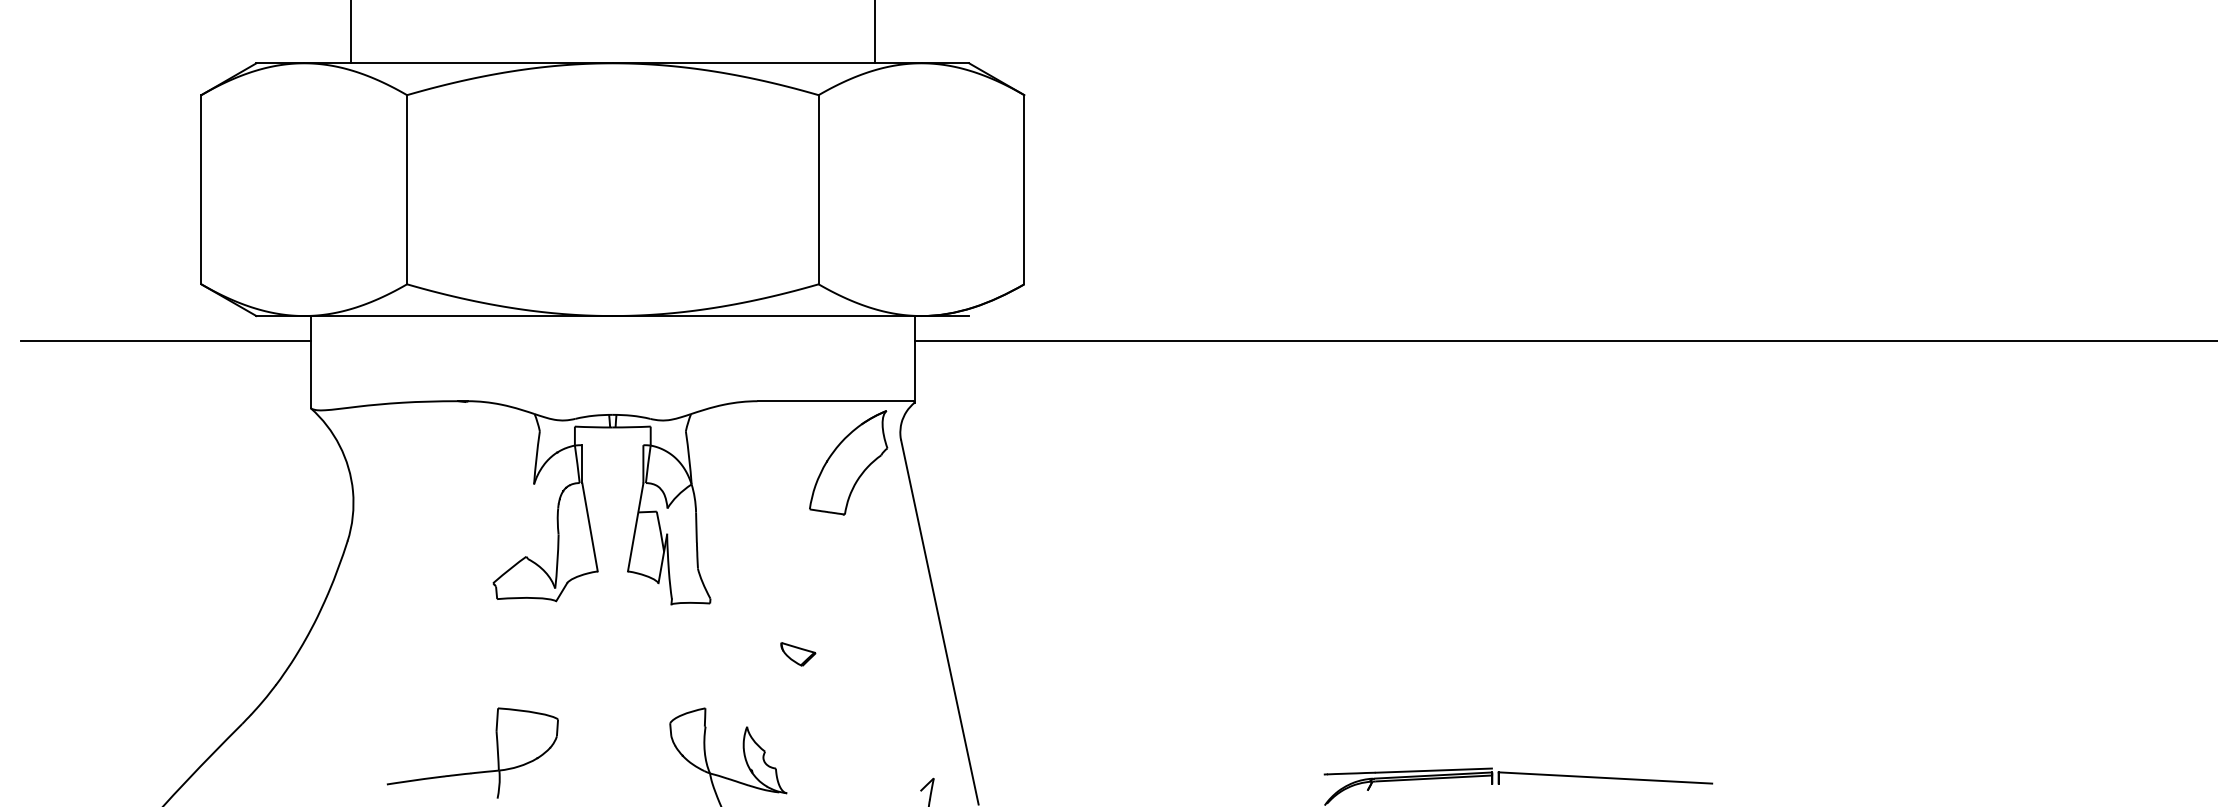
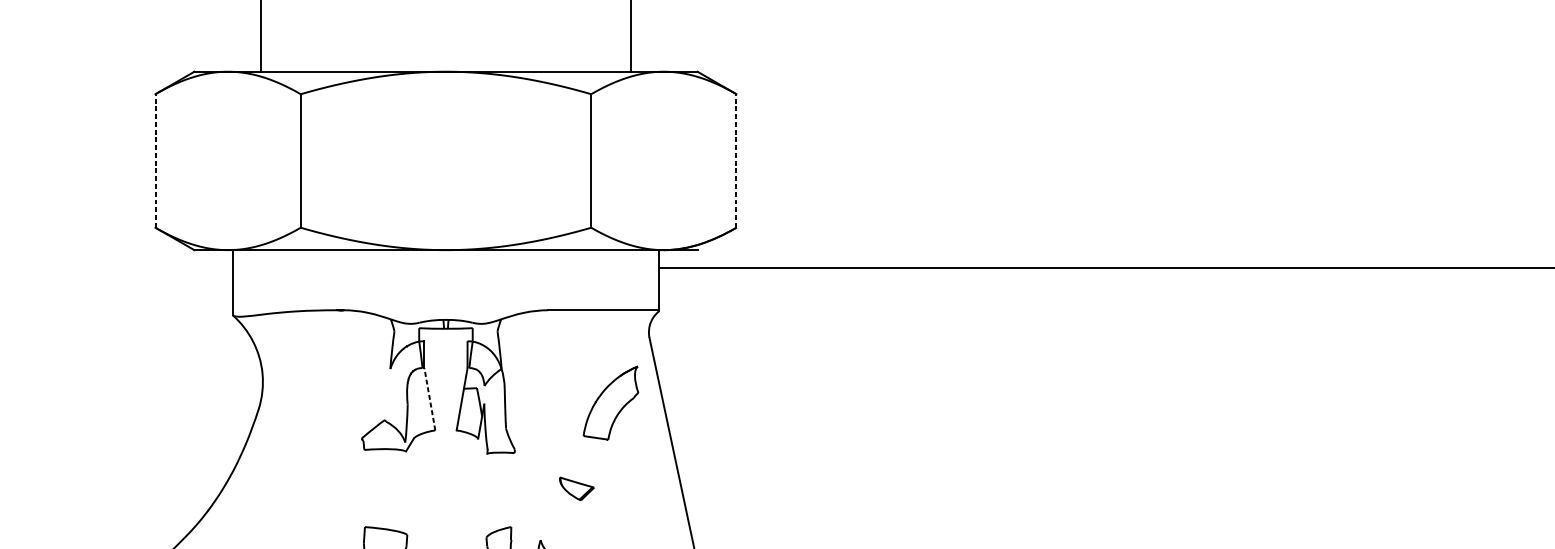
line: (201, 189) -> (155, 160), solid -> dashed
line: (1024, 189) -> (736, 160), solid -> dashed
line: (165, 340) -> (130, 267), removed
part: (848, 462) -> (610, 402), moved
line: (590, 527) -> (430, 399), solid -> dashed
part: (798, 654) -> (577, 489), size x1.4

